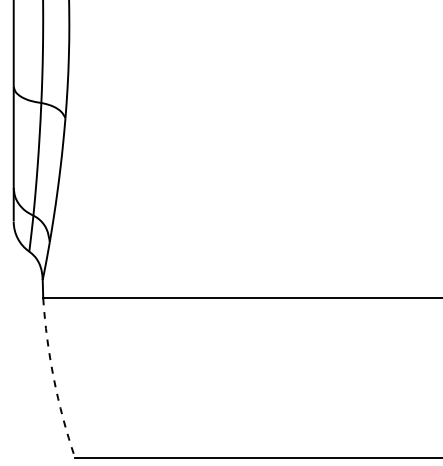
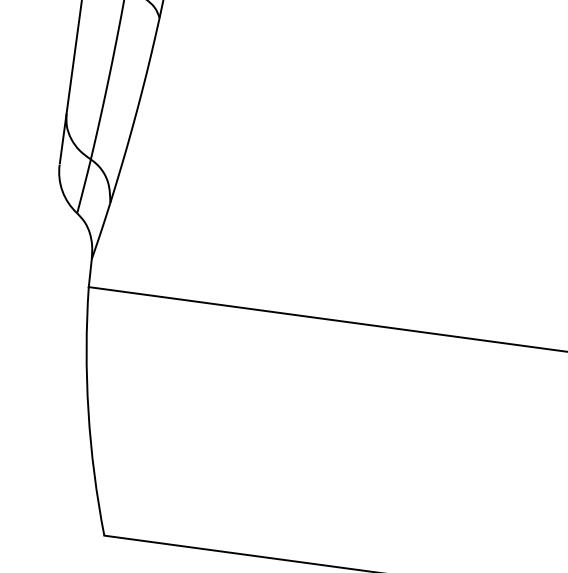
arc: (53, 378) -> (87, 411), dashed -> solid

